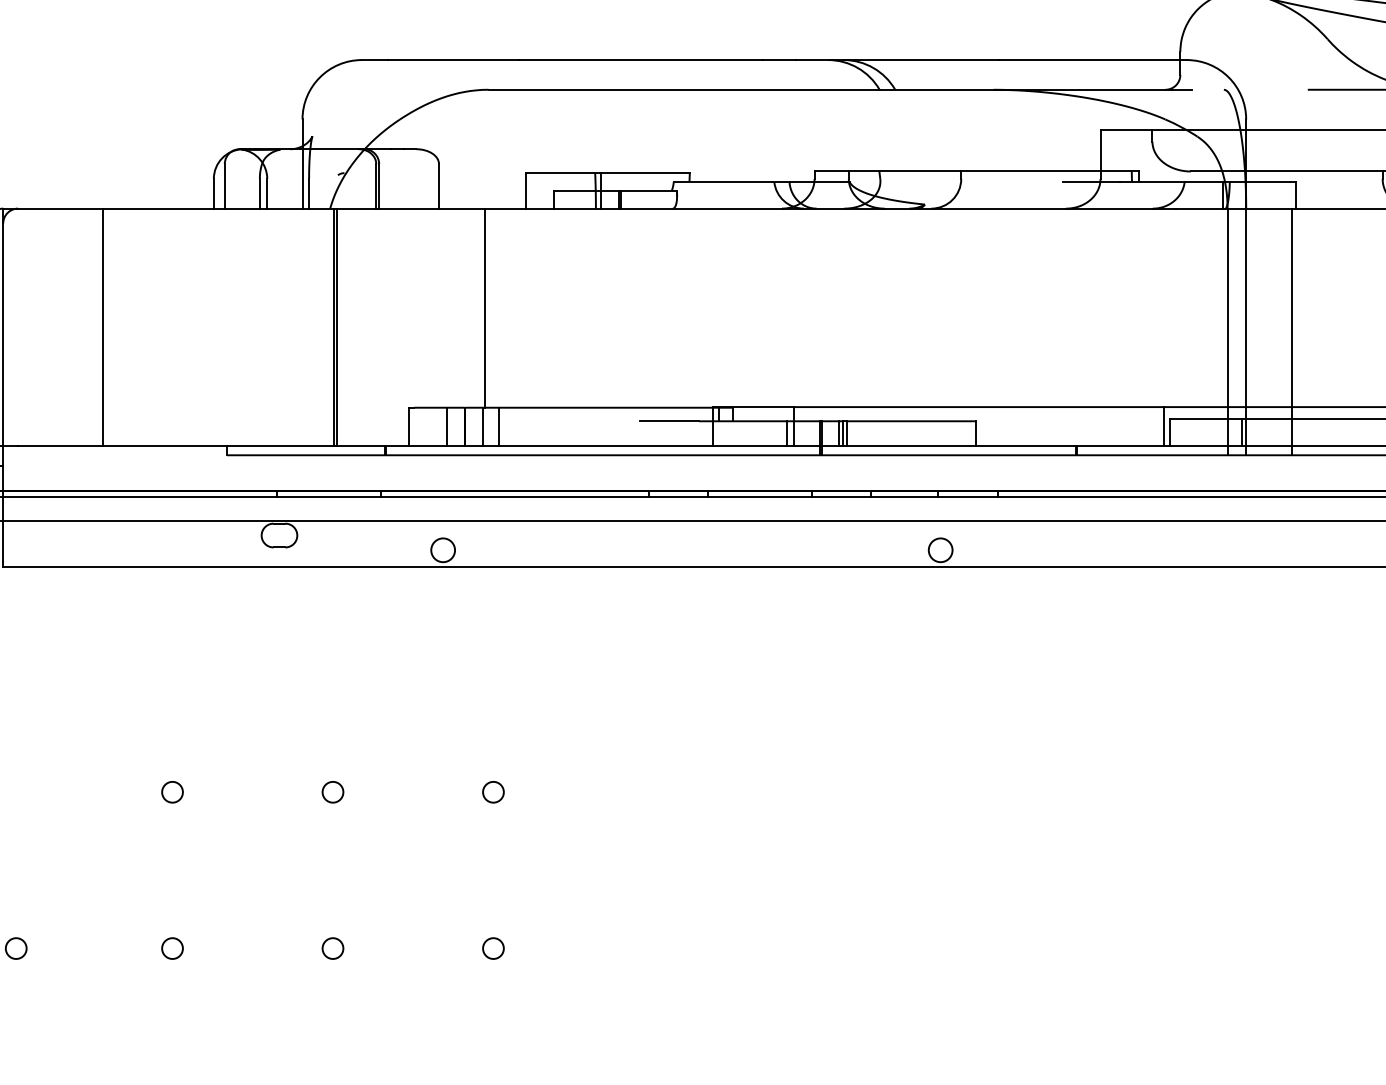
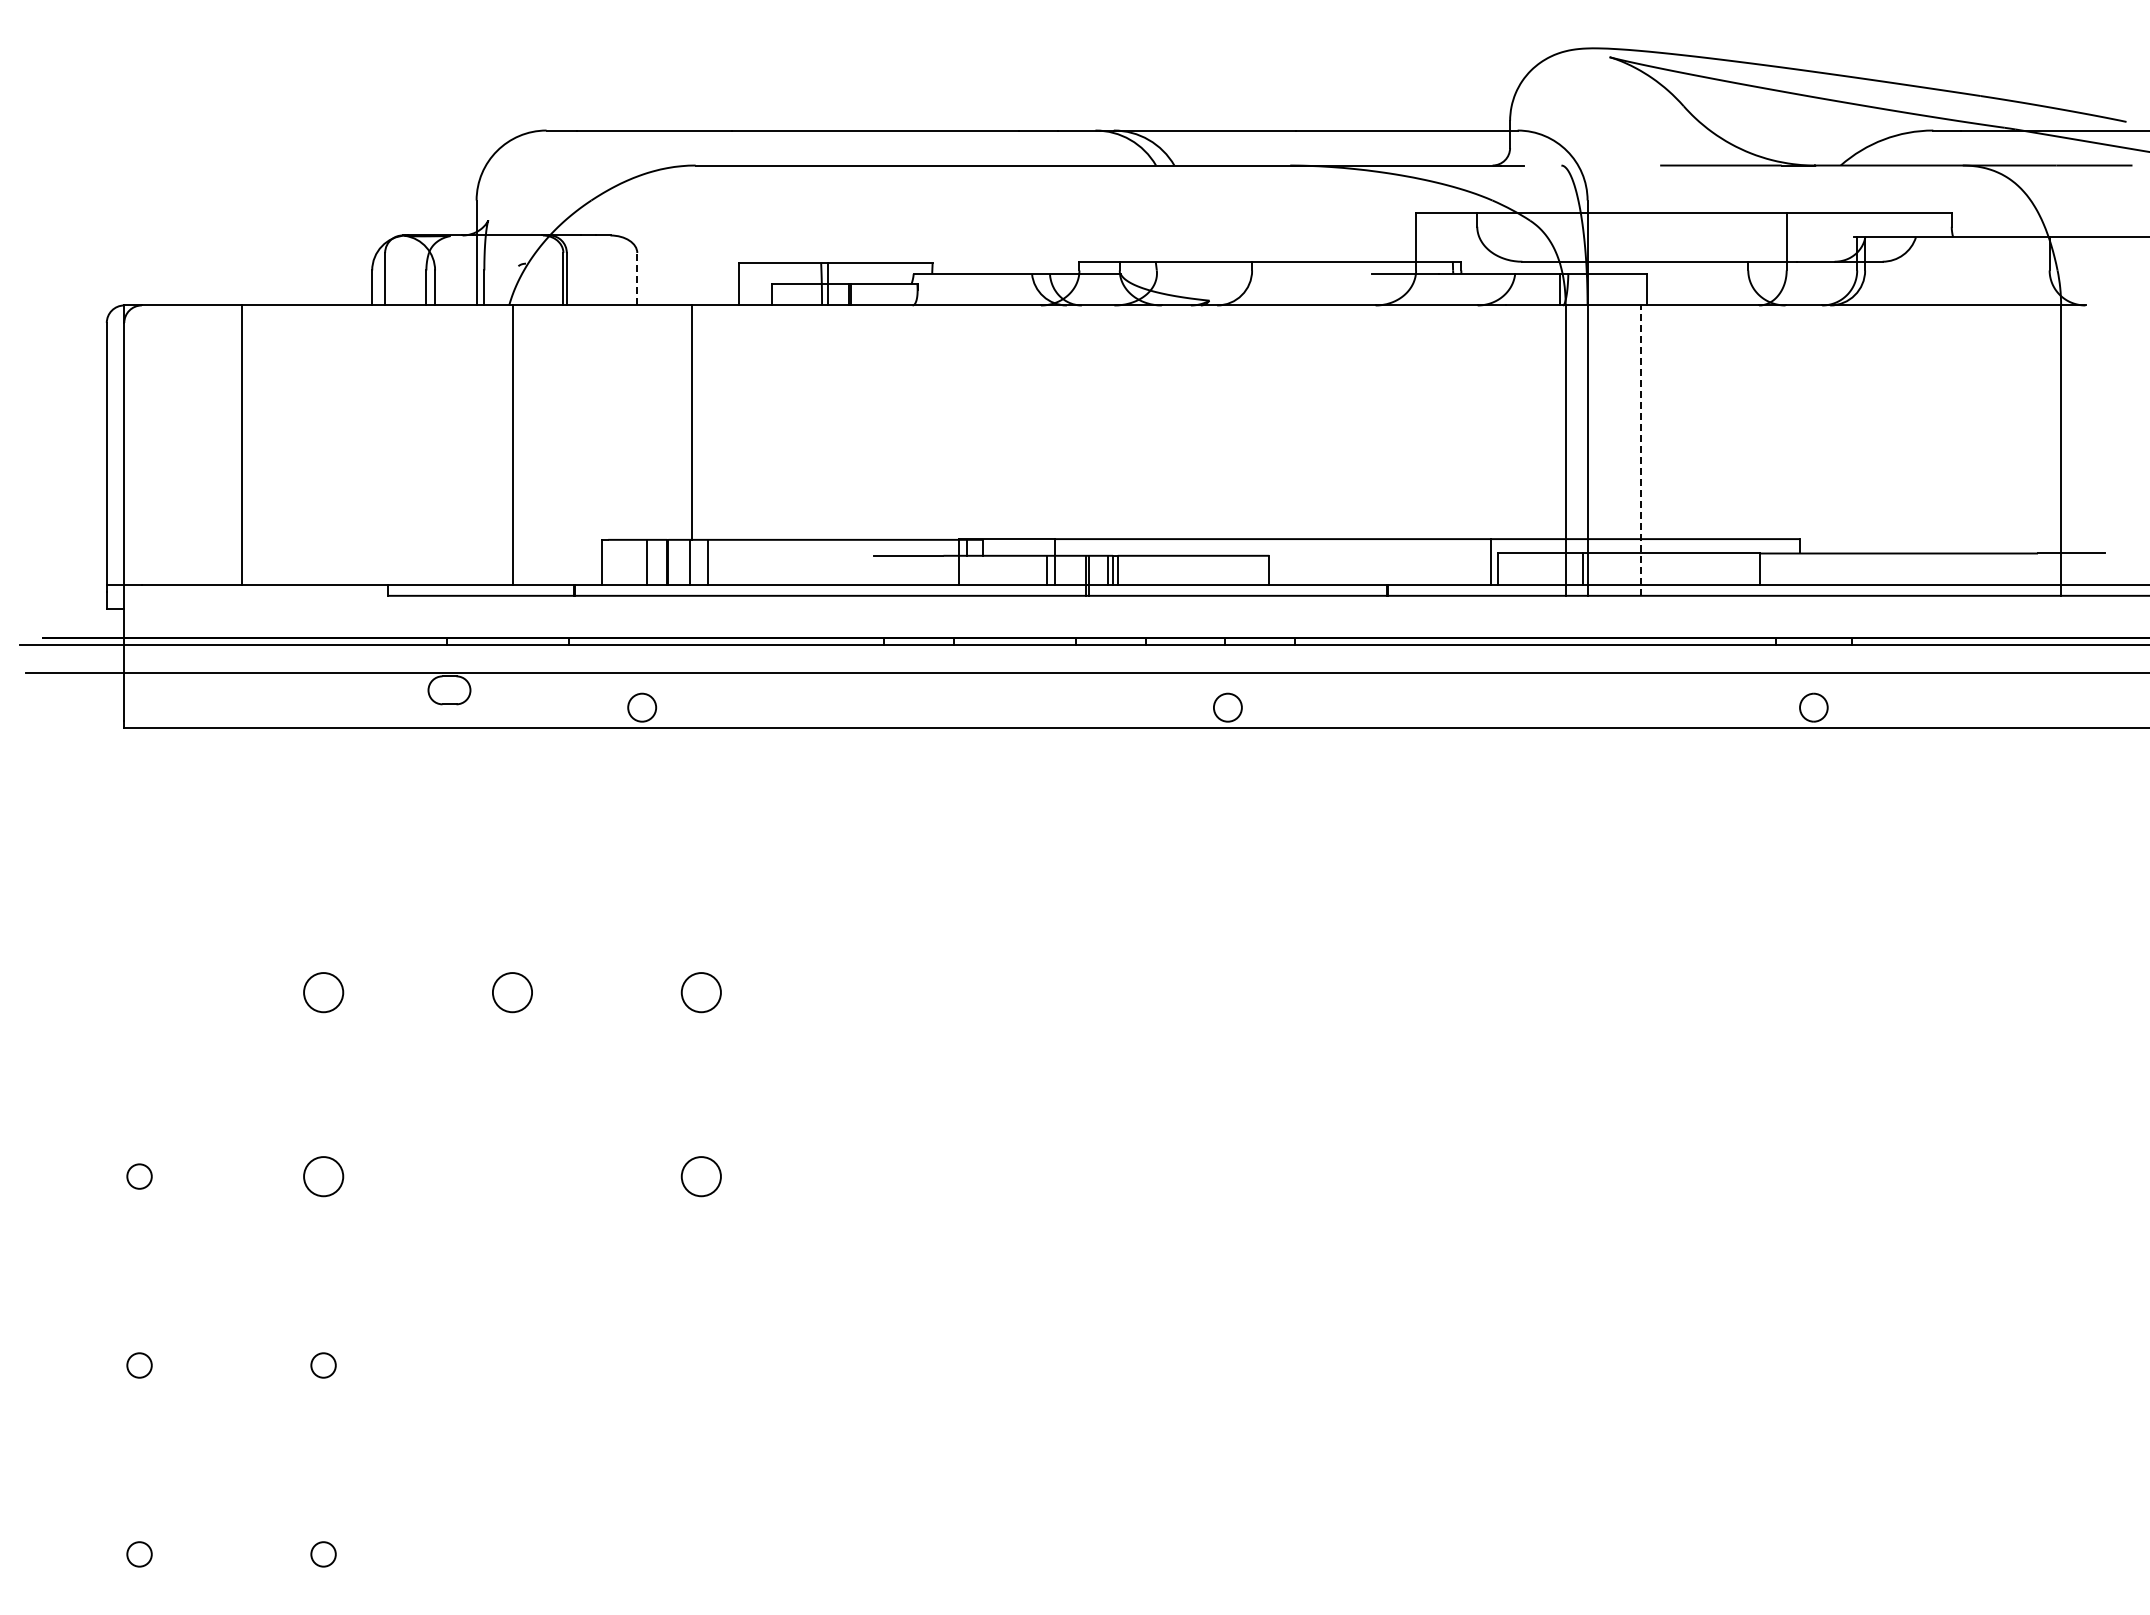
line: (439, 185) -> (637, 278), solid -> dashed
line: (337, 327) -> (517, 445), removed
line: (1291, 331) -> (1641, 450), solid -> dashed
circle: (172, 792) -> (323, 992), size x1.6
circle: (332, 792) -> (512, 992), size x1.6
circle: (493, 792) -> (701, 992), size x1.6
circle: (172, 948) -> (323, 1176), size x1.6
circle: (332, 948) -> (512, 1176), removed
circle: (493, 948) -> (701, 1176), size x1.6

